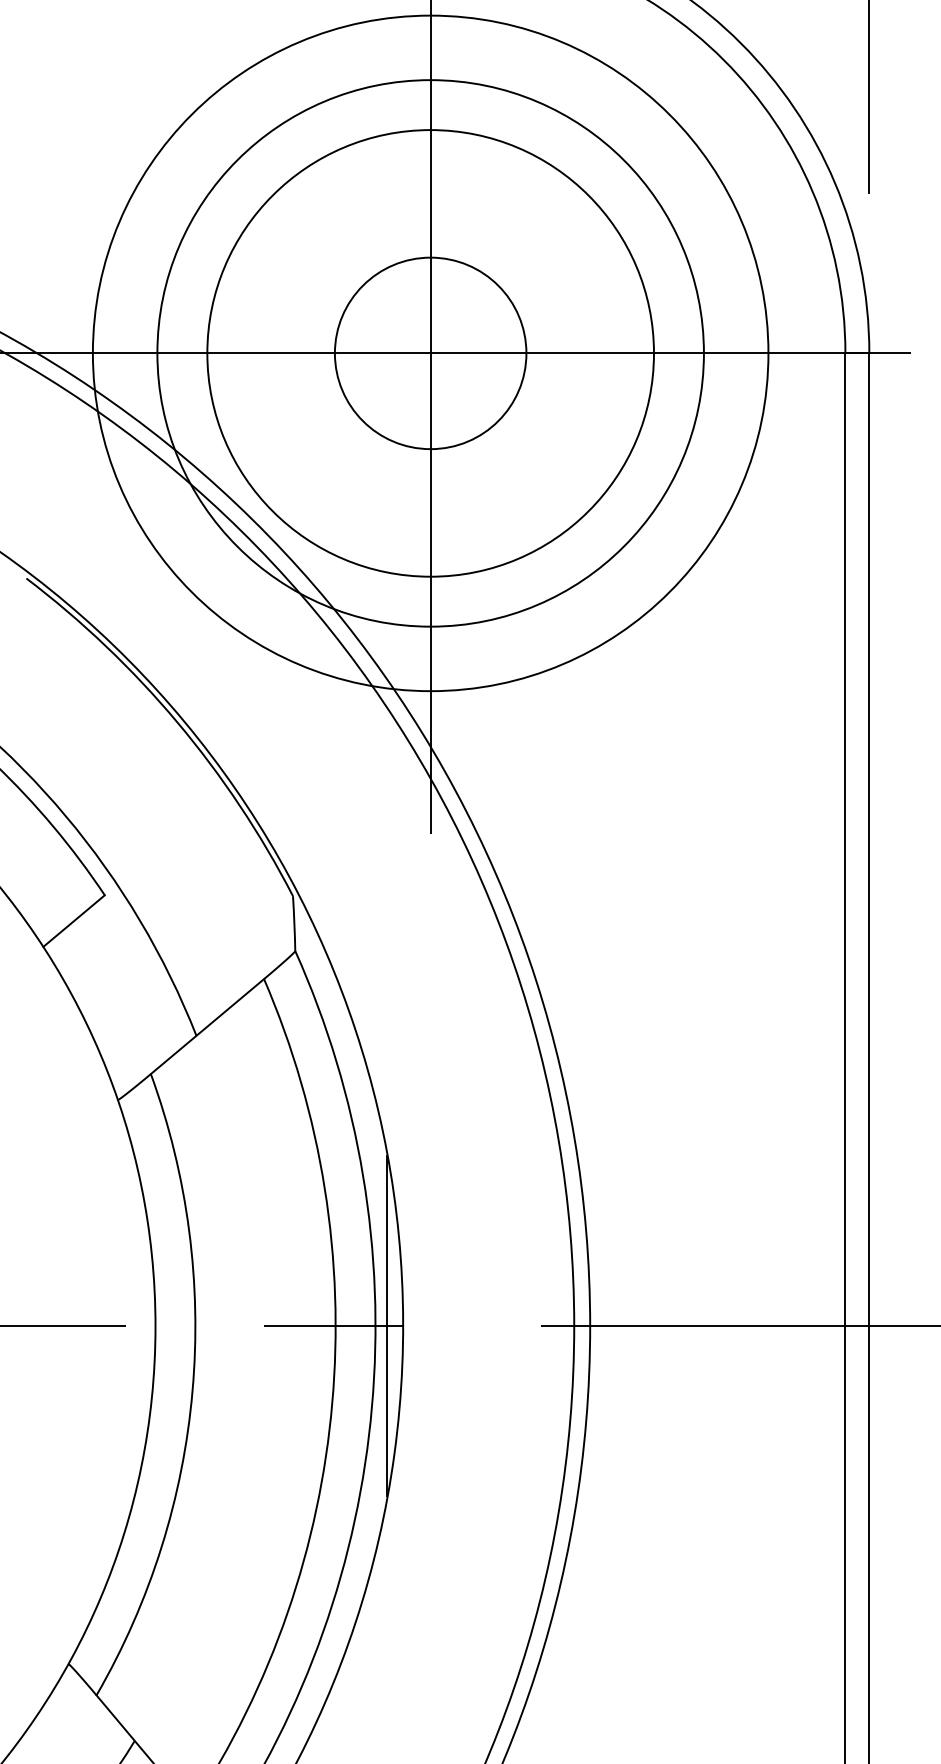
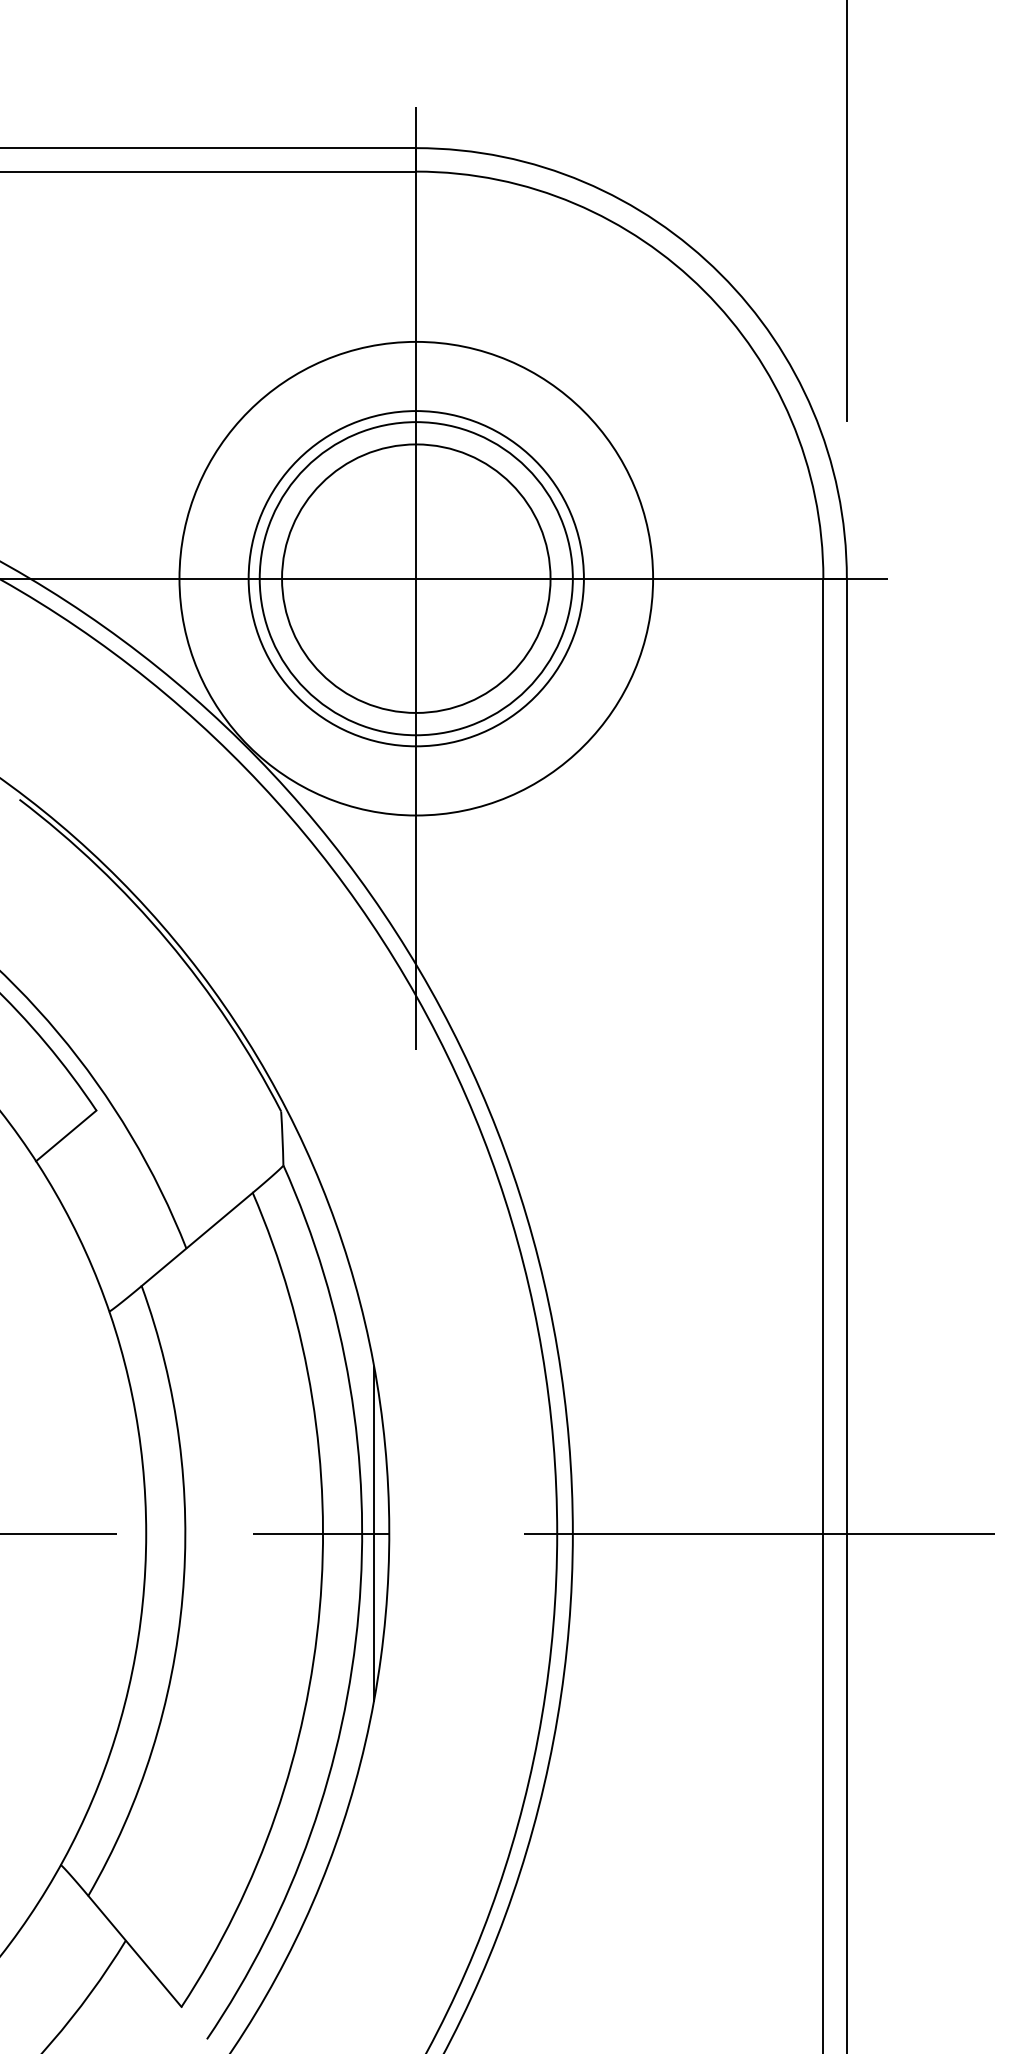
circle: (429, 353) -> (415, 578), size x0.62
circle: (429, 353) -> (415, 578), size x0.71
circle: (430, 353) -> (416, 578), size x0.71
circle: (430, 353) -> (416, 578), size x1.43

